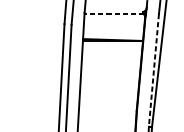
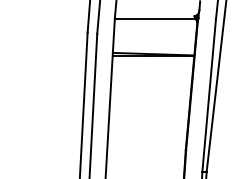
line: (113, 13) -> (154, 18), dashed -> solid
line: (154, 70) -> (209, 95), dashed -> solid

